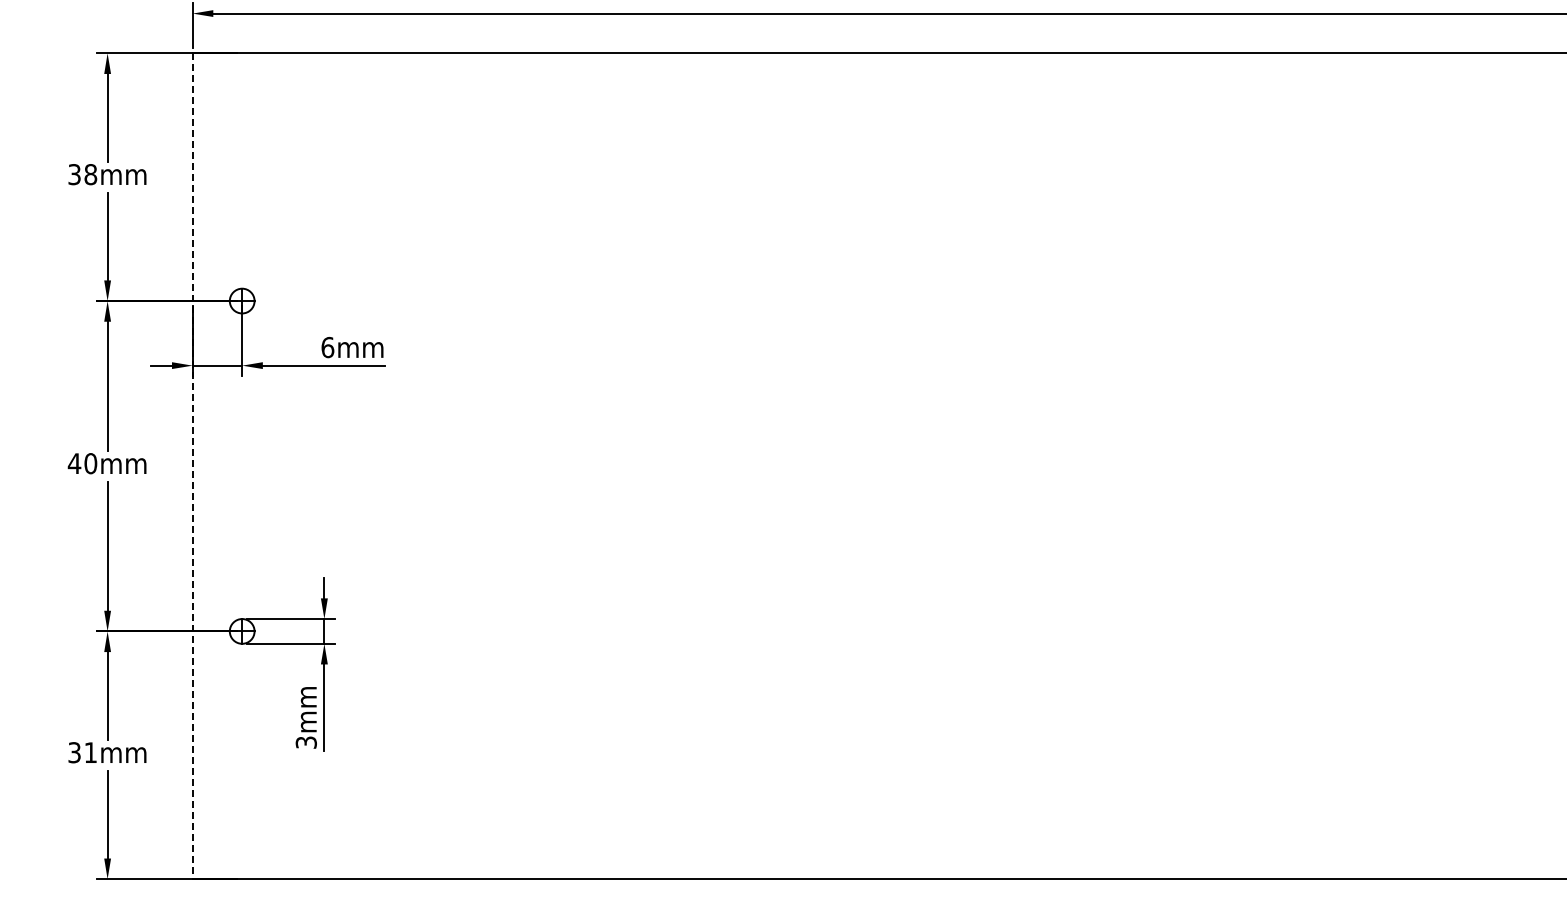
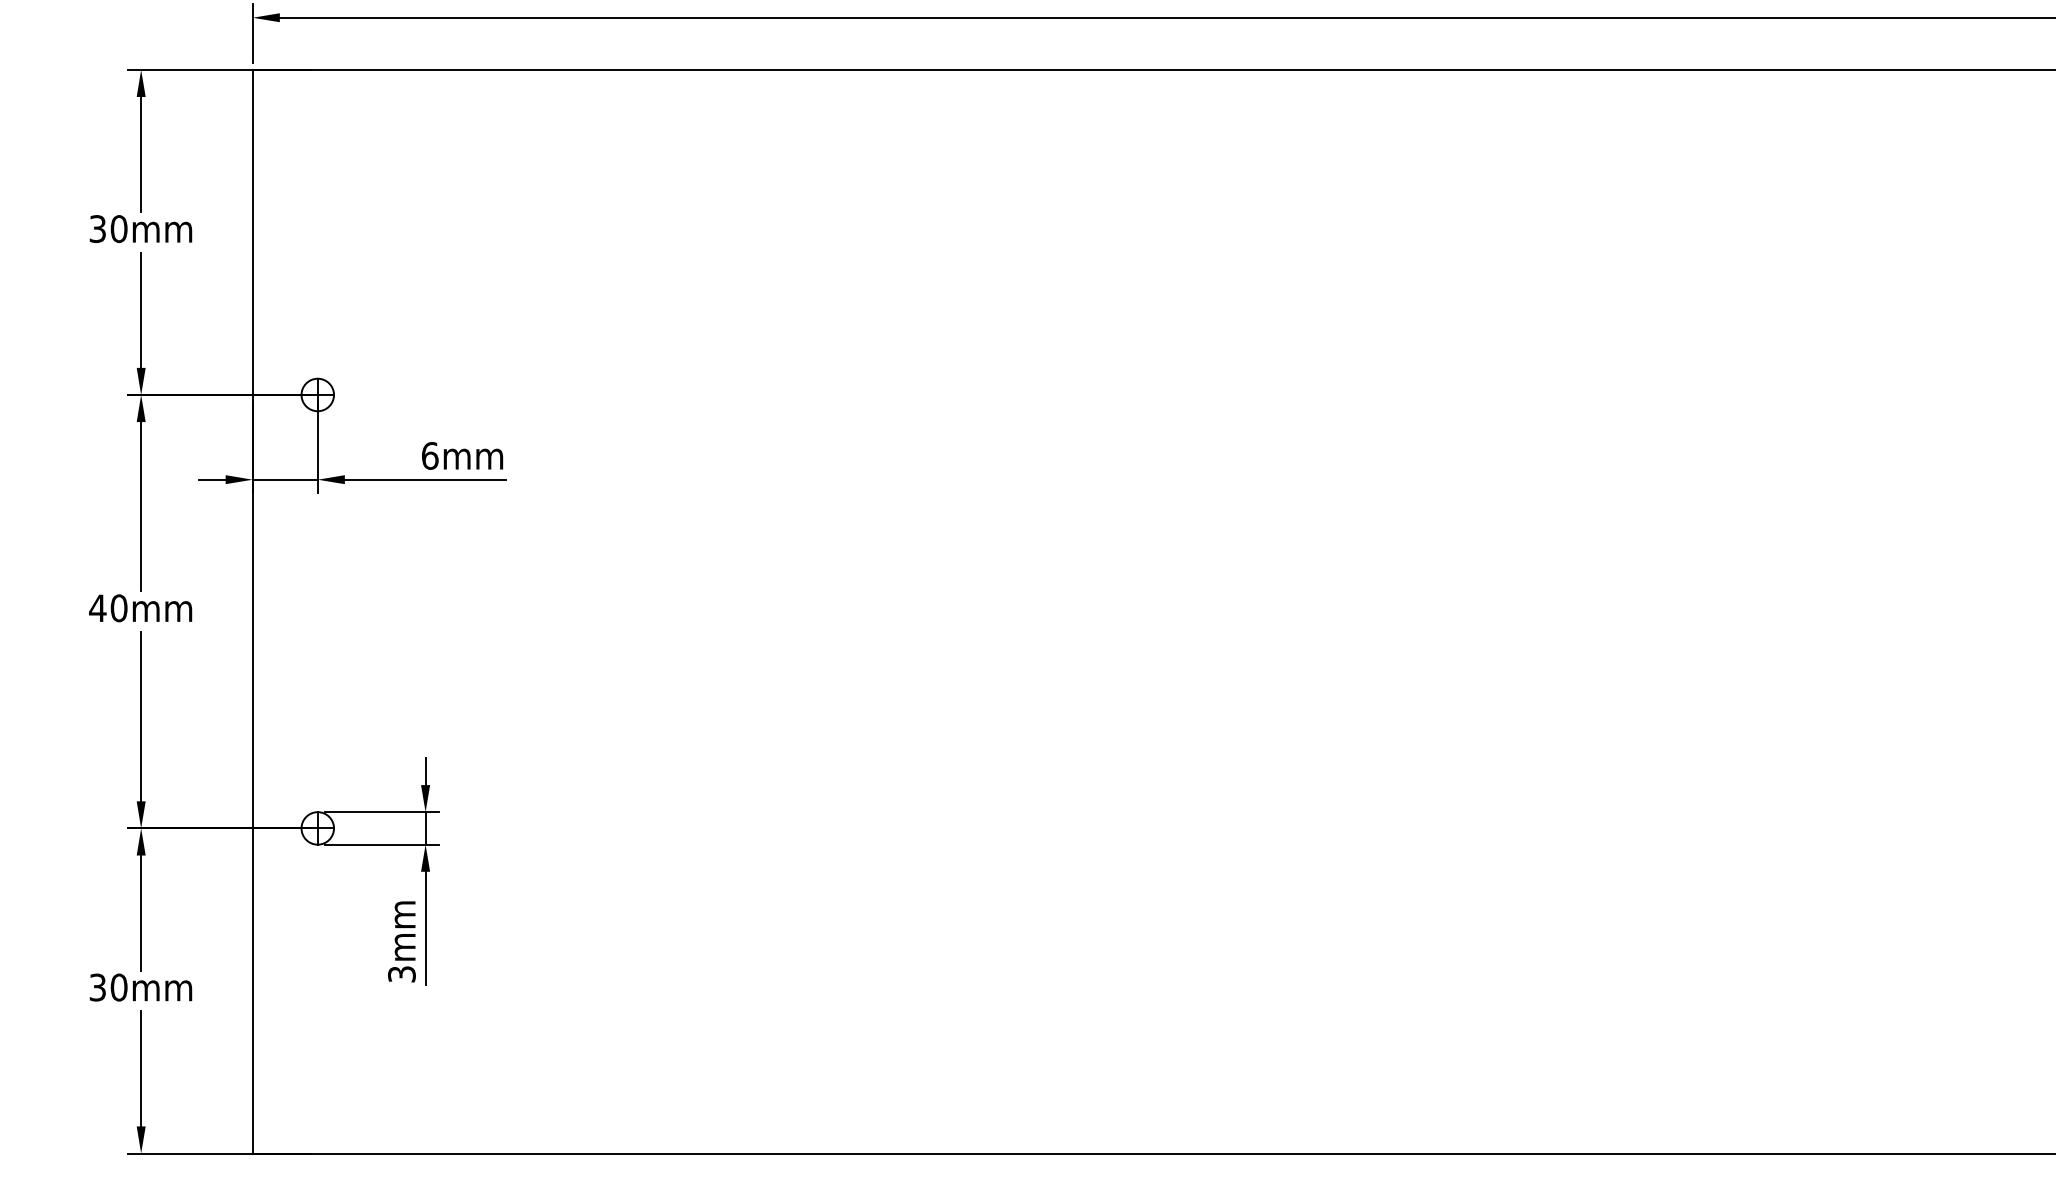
text: (90, 174) -> (118, 228), 38mm -> 30mm
line: (192, 466) -> (252, 612), dashed -> solid
text: (90, 752) -> (118, 987), 31mm -> 30mm

